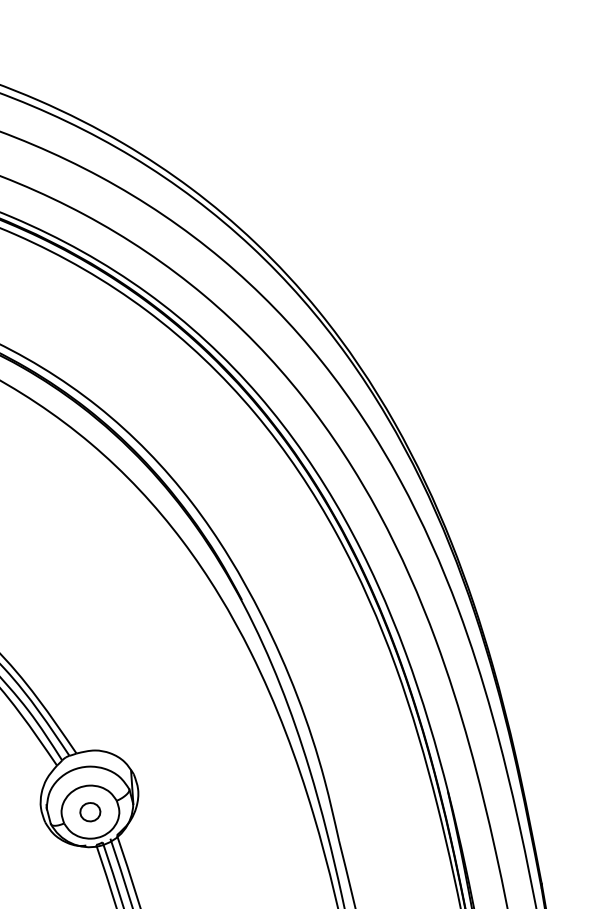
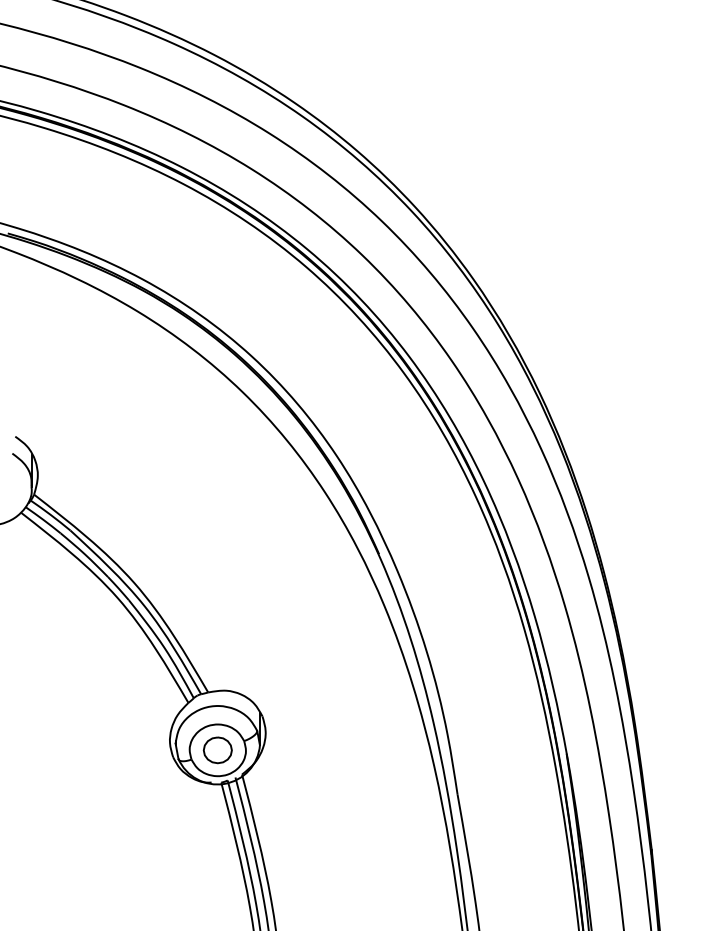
part: (90, 812) -> (217, 750), size x1.43

